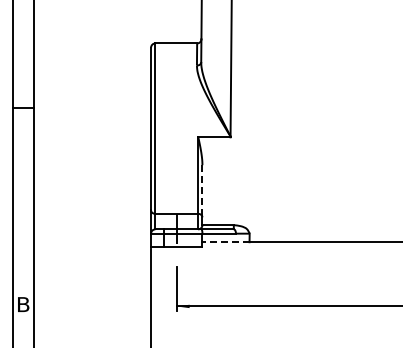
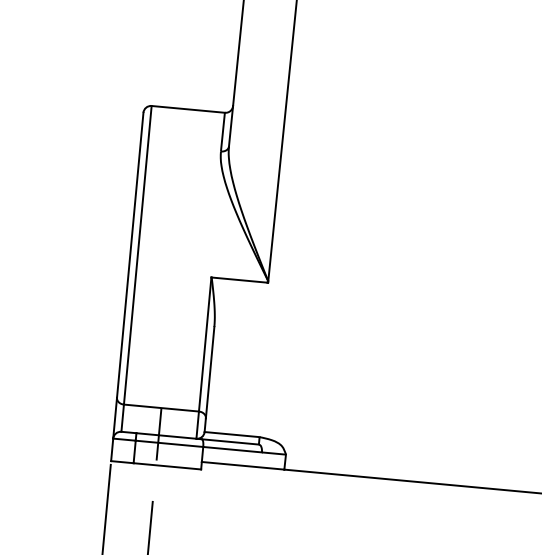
line: (202, 191) -> (210, 373), dashed -> solid
line: (225, 242) -> (242, 466), dashed -> solid

